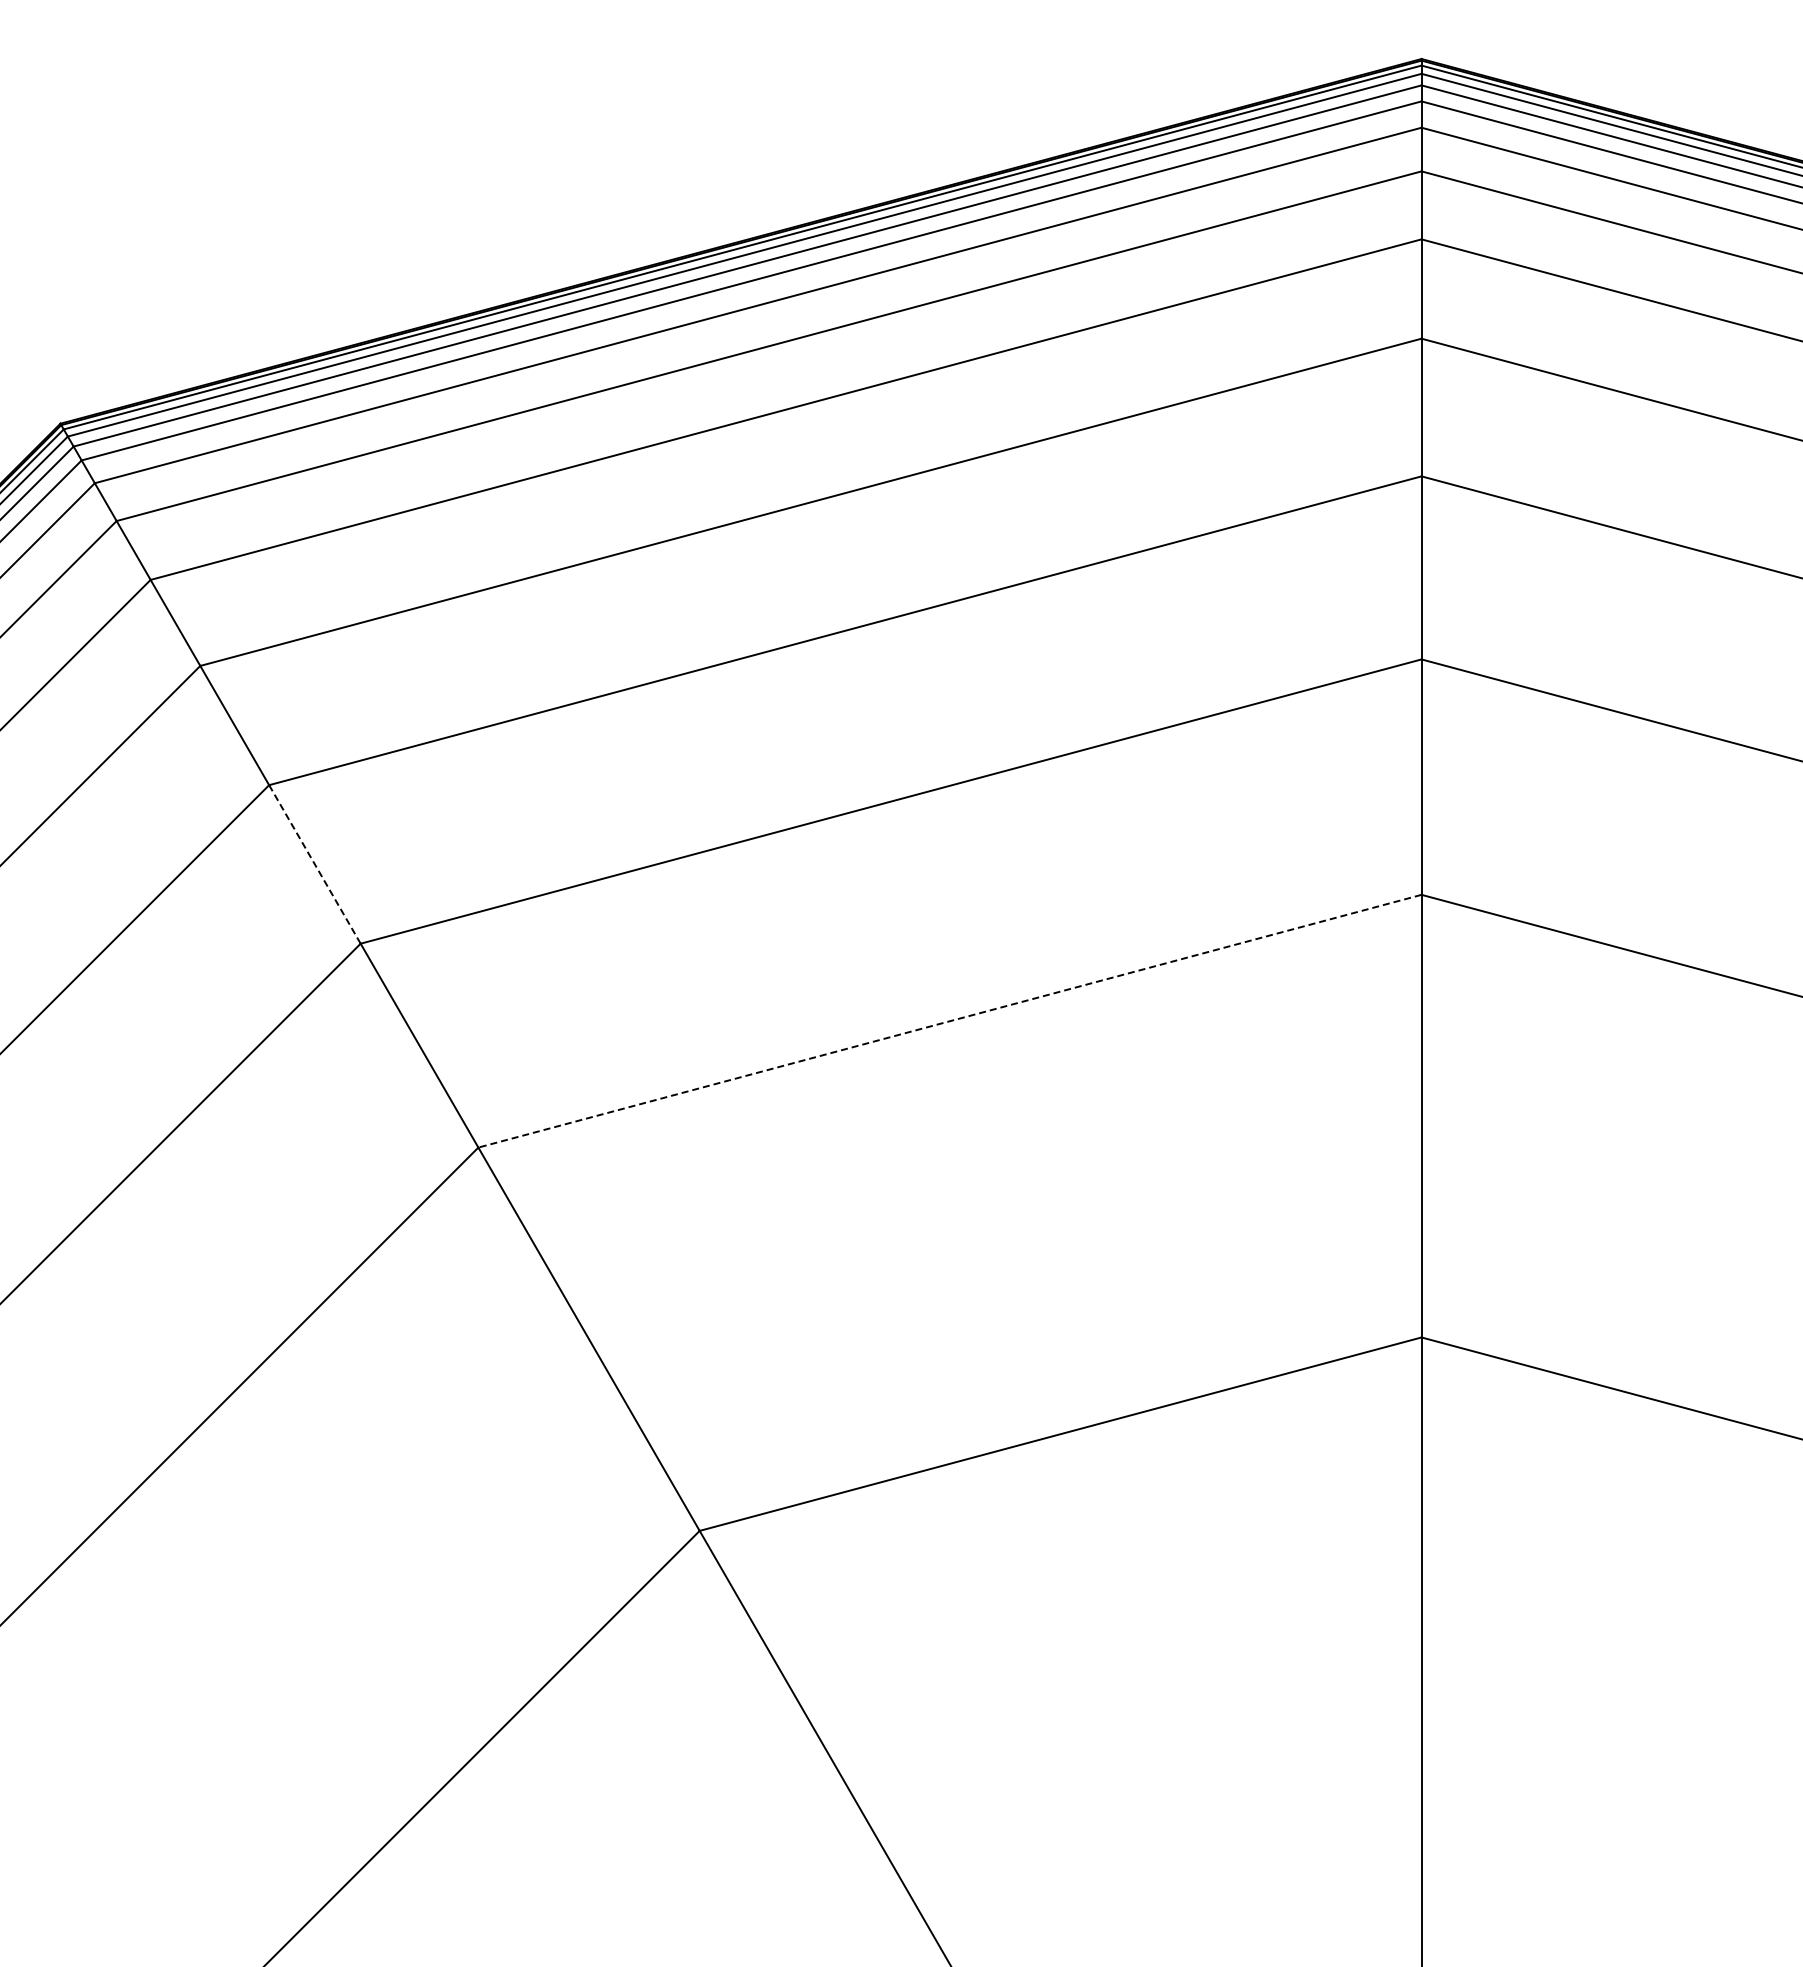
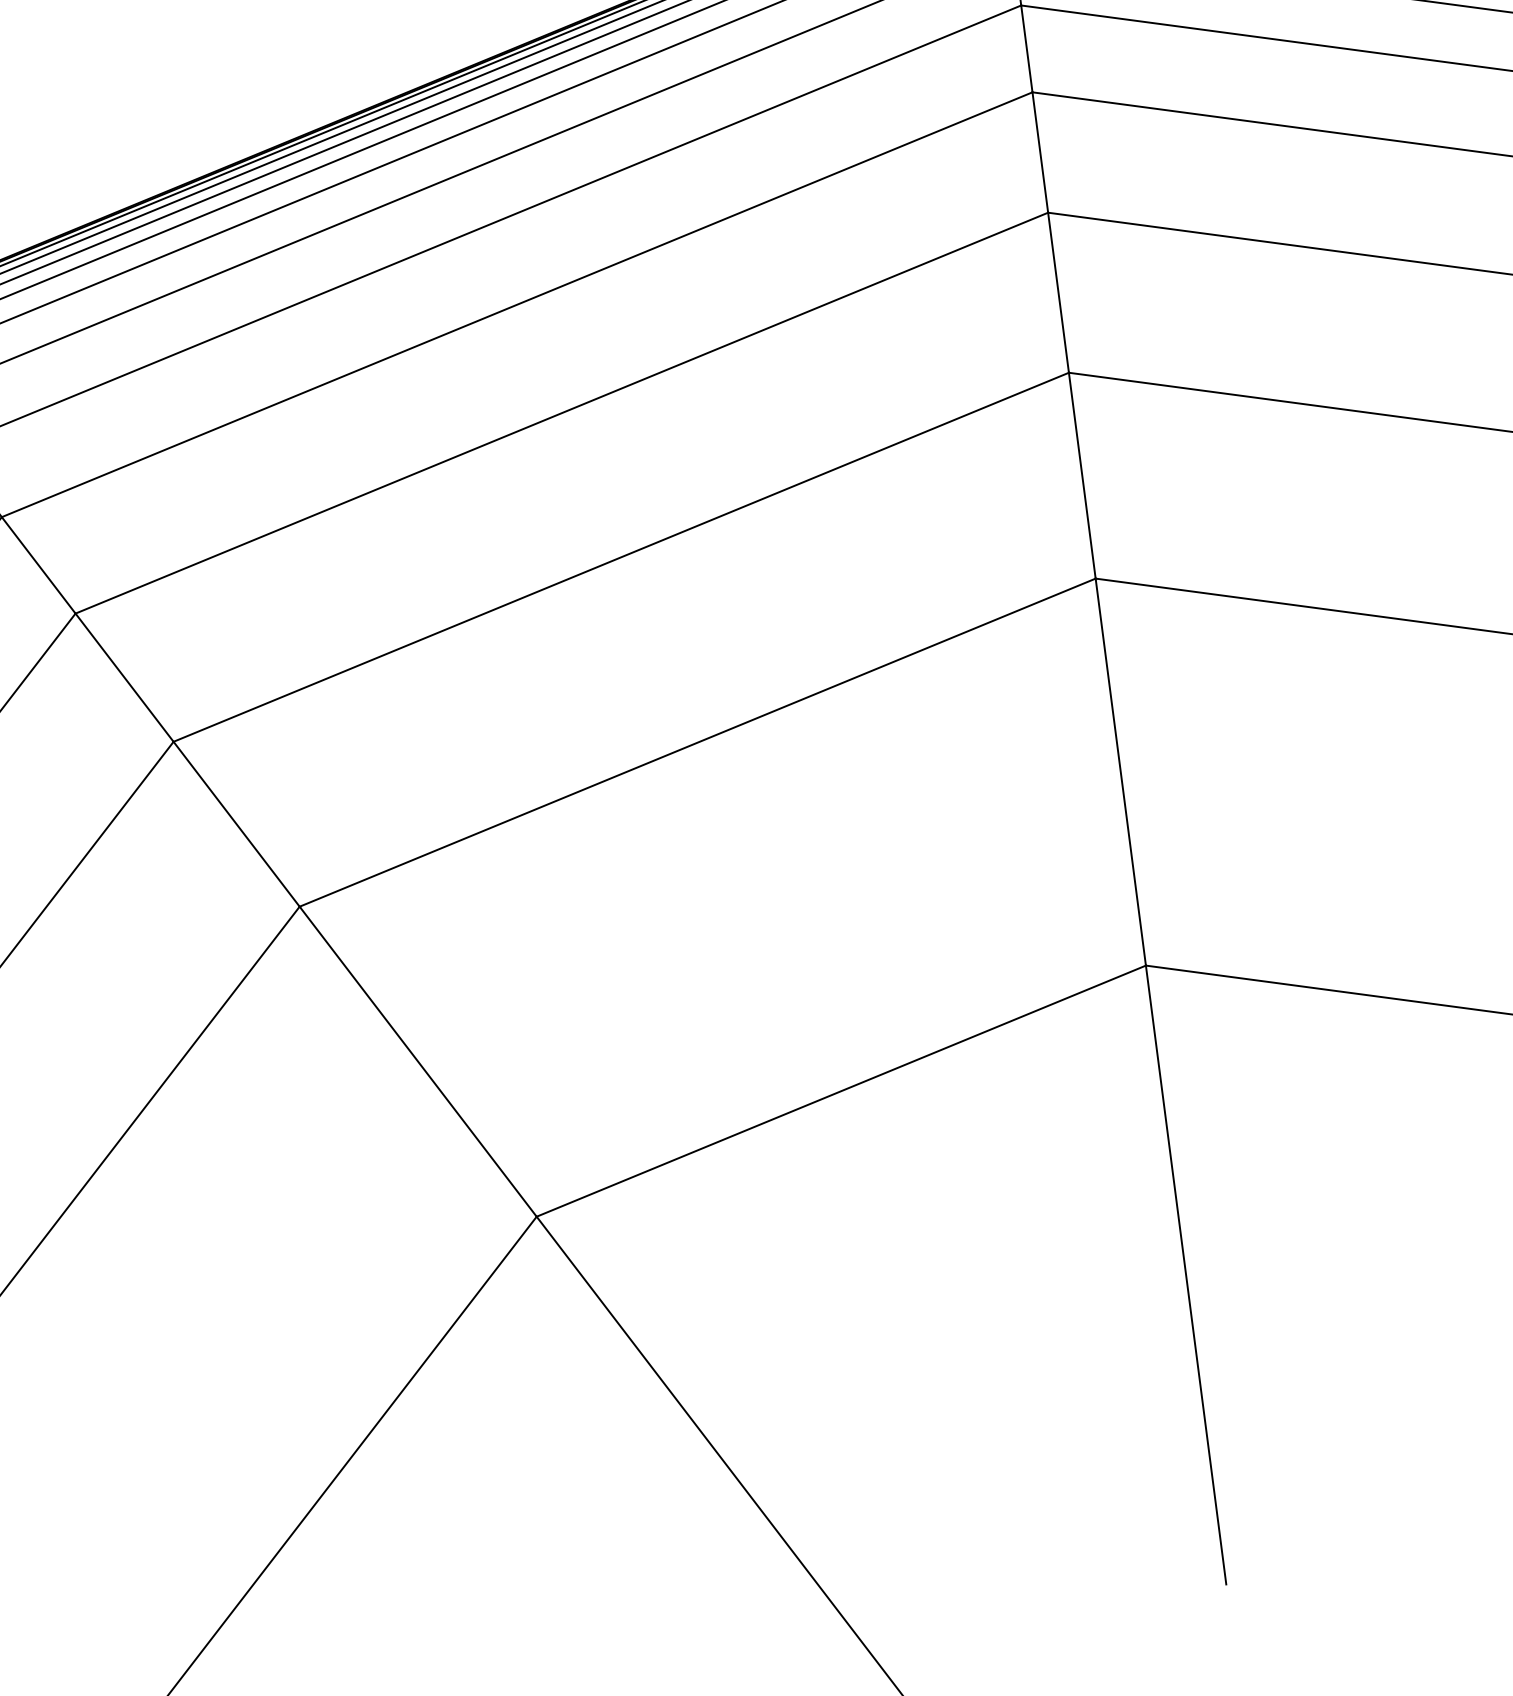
line: (314, 864) -> (124, 677), dashed -> solid
line: (949, 1021) -> (697, 742), dashed -> solid

